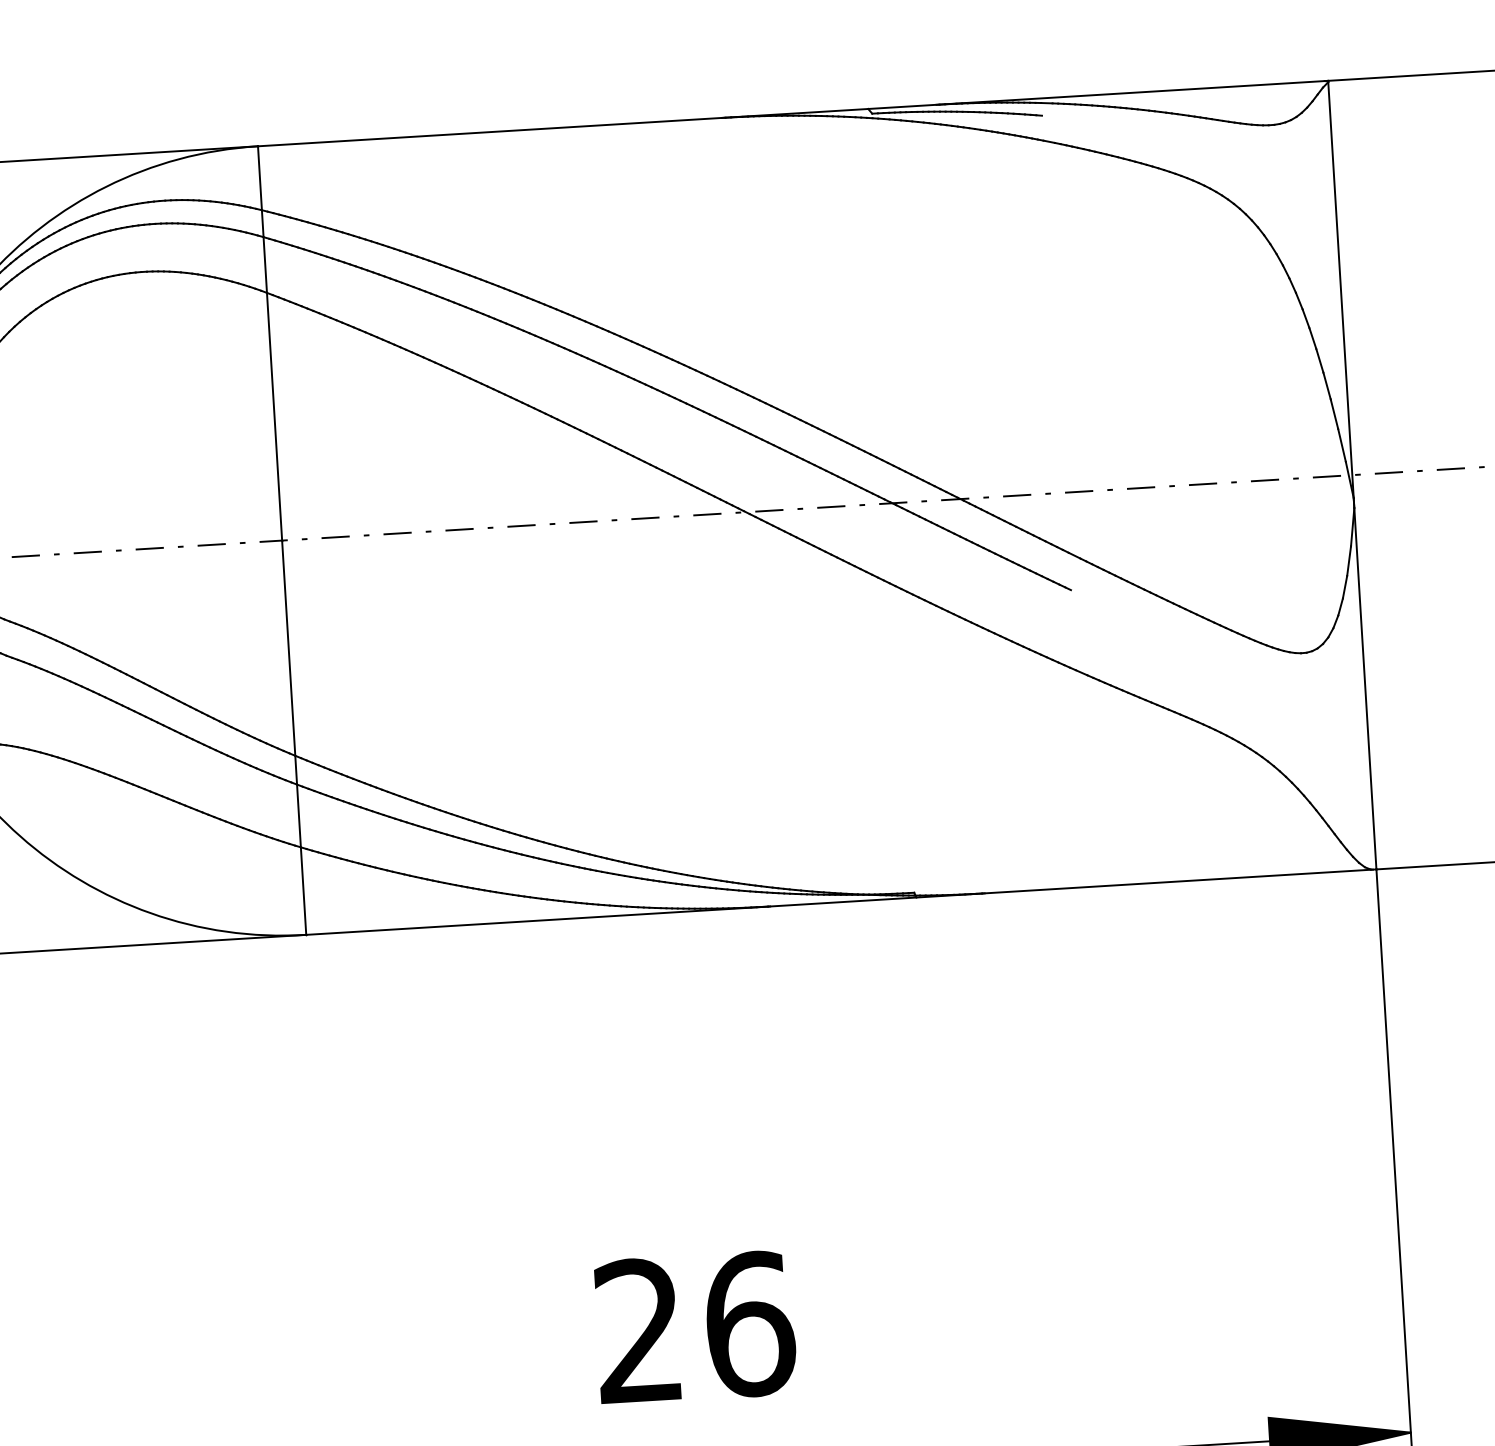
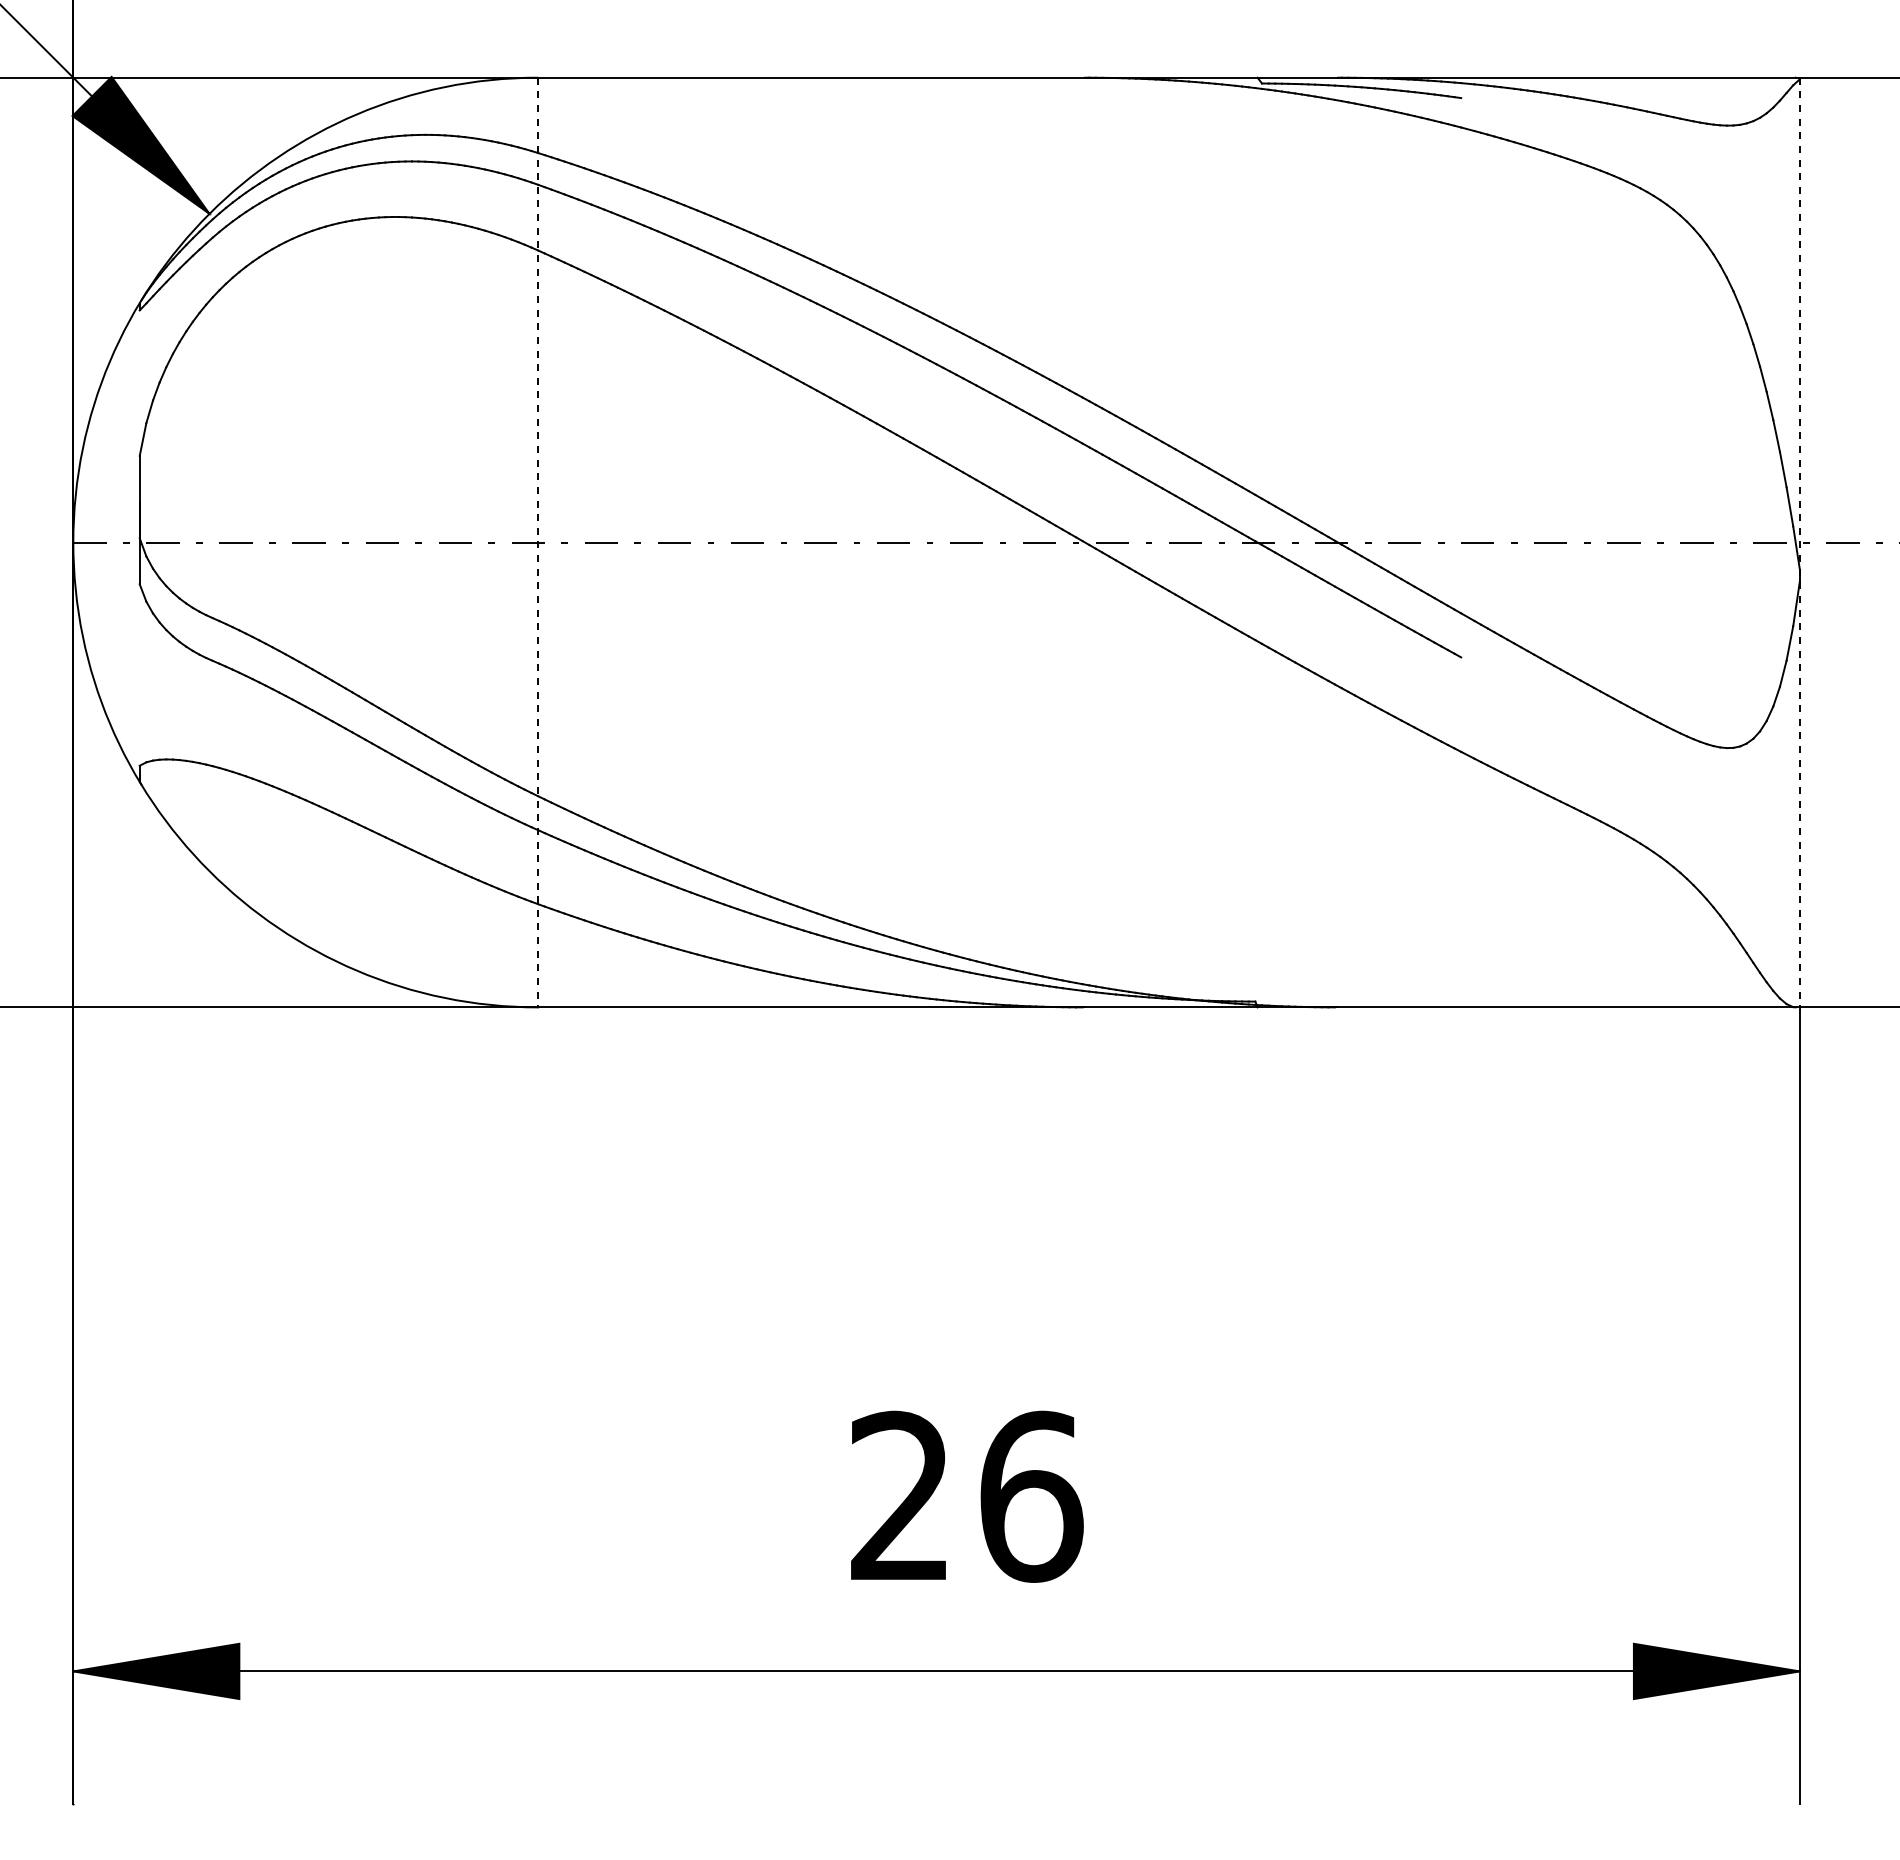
line: (1351, 475) -> (1799, 542), solid -> dashed
line: (282, 540) -> (538, 542), solid -> dashed

